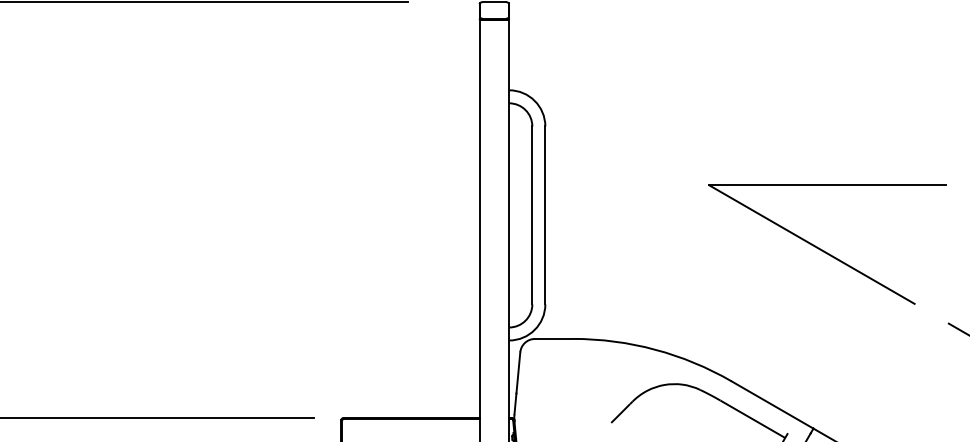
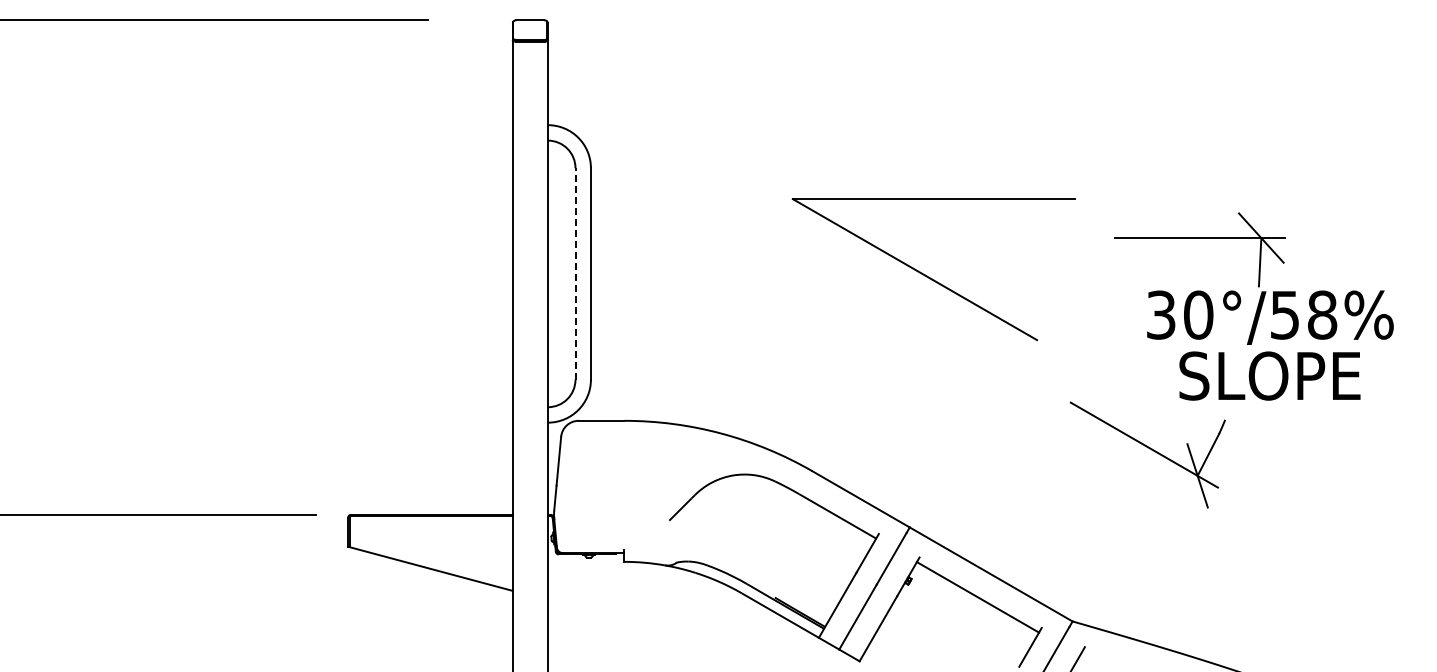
line: (532, 215) -> (575, 273), solid -> dashed
part: (824, 250) -> (929, 276), moved

